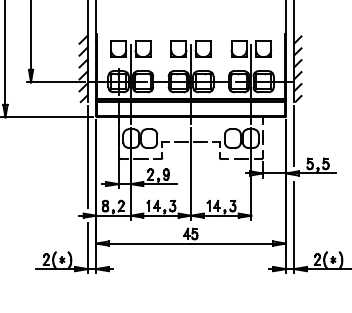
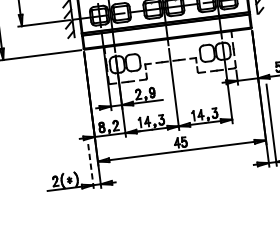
line: (294, 136) -> (261, 44), removed
line: (87, 157) -> (80, 86), removed
line: (87, 248) -> (90, 166), solid -> dashed

